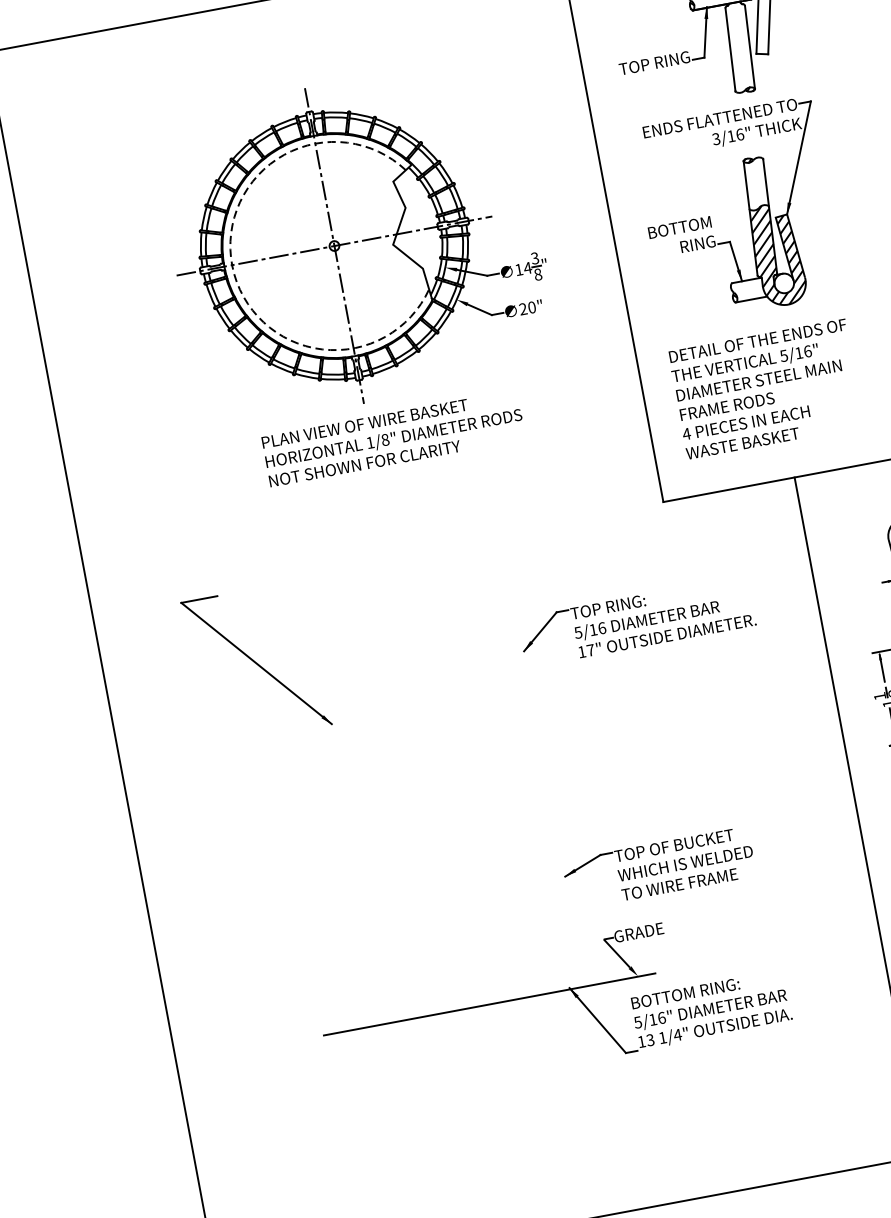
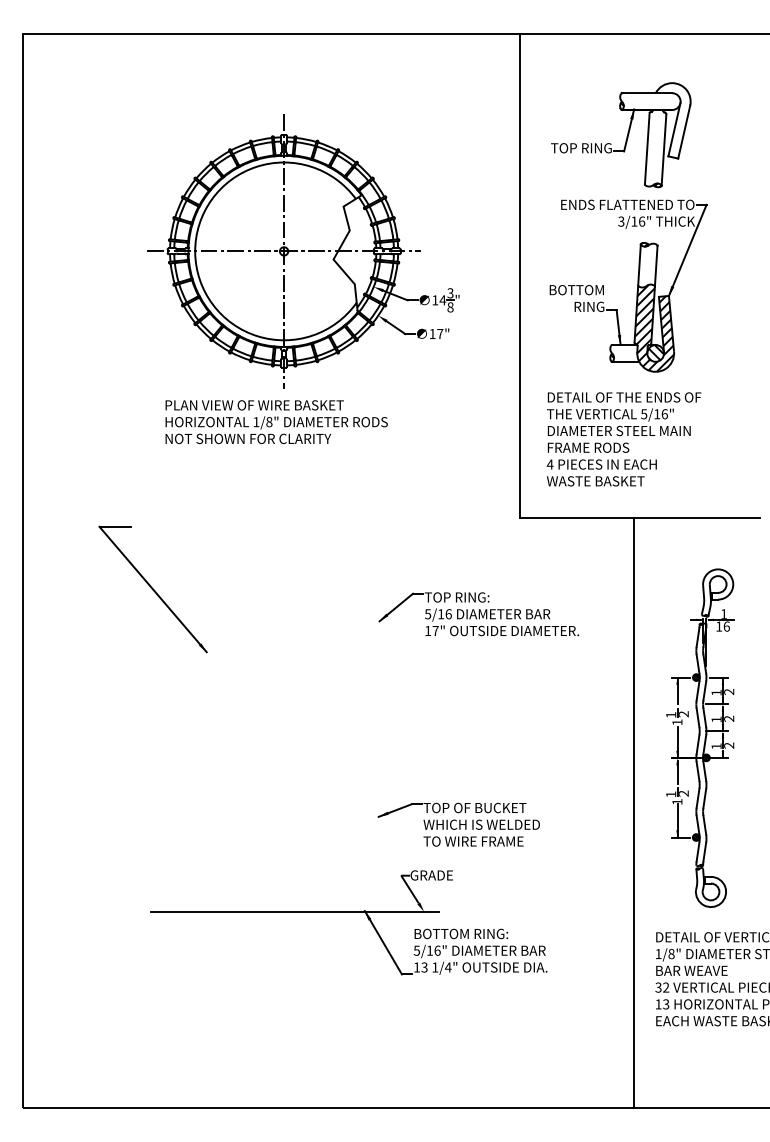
arc: (232, 266) -> (195, 252), dashed -> solid
hatch: (784, 282) -> (656, 352), added
text: (527, 307) -> (436, 333), 20" -> 17"
text: (393, 437) -> (276, 421), moved

